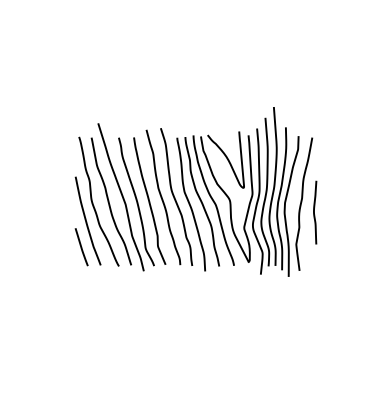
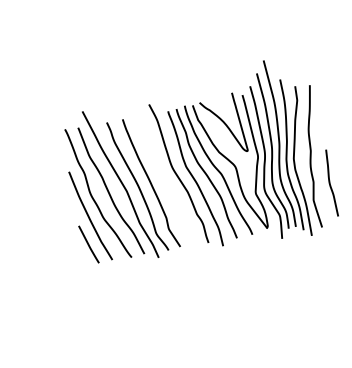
curve: (162, 197) -> (164, 176), removed
curve: (314, 212) -> (330, 183), moved

